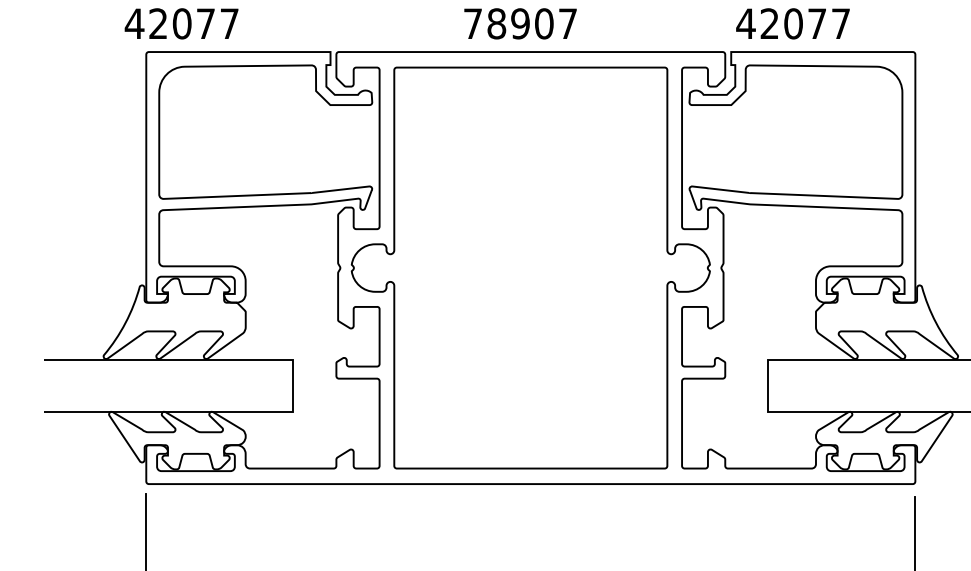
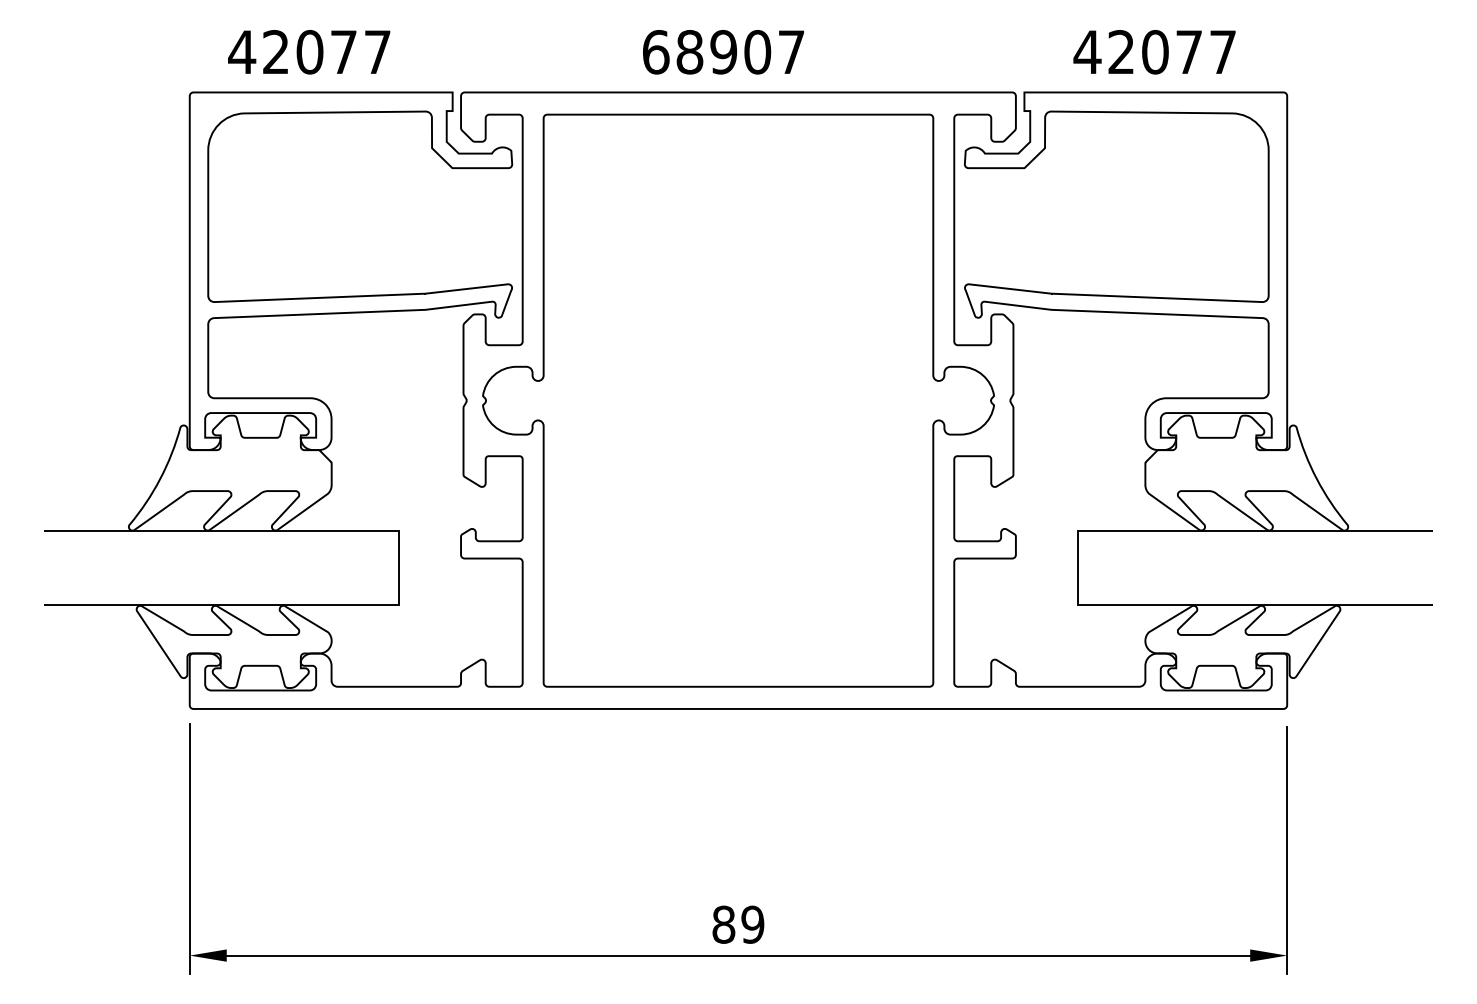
text: (181, 24) -> (309, 52), moved
text: (473, 24) -> (656, 52), 78907 -> 68907
text: (792, 24) -> (1154, 52), moved

